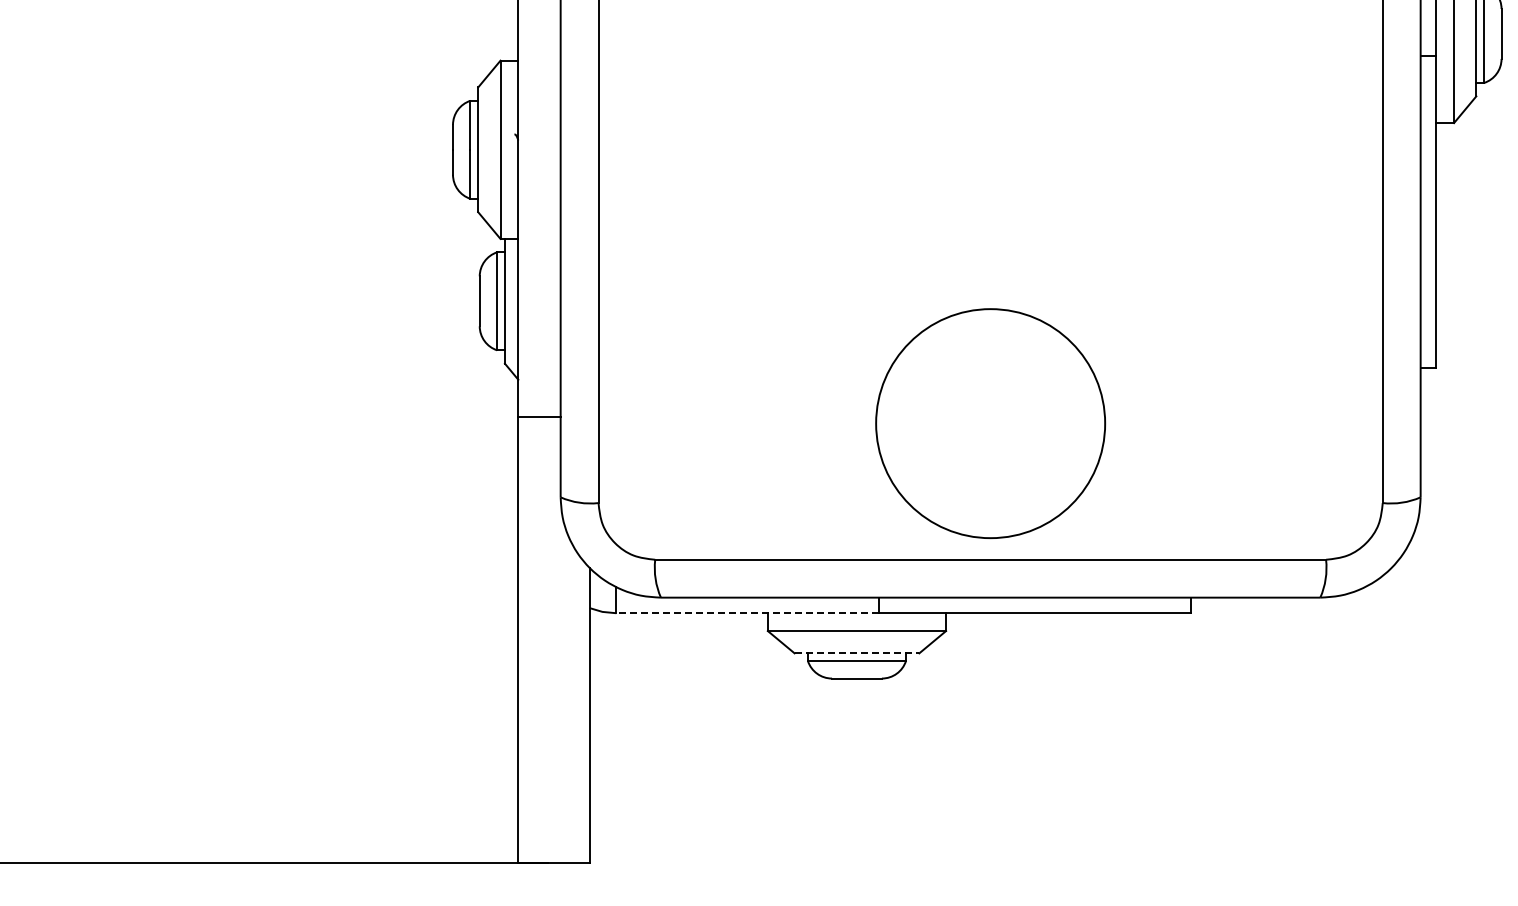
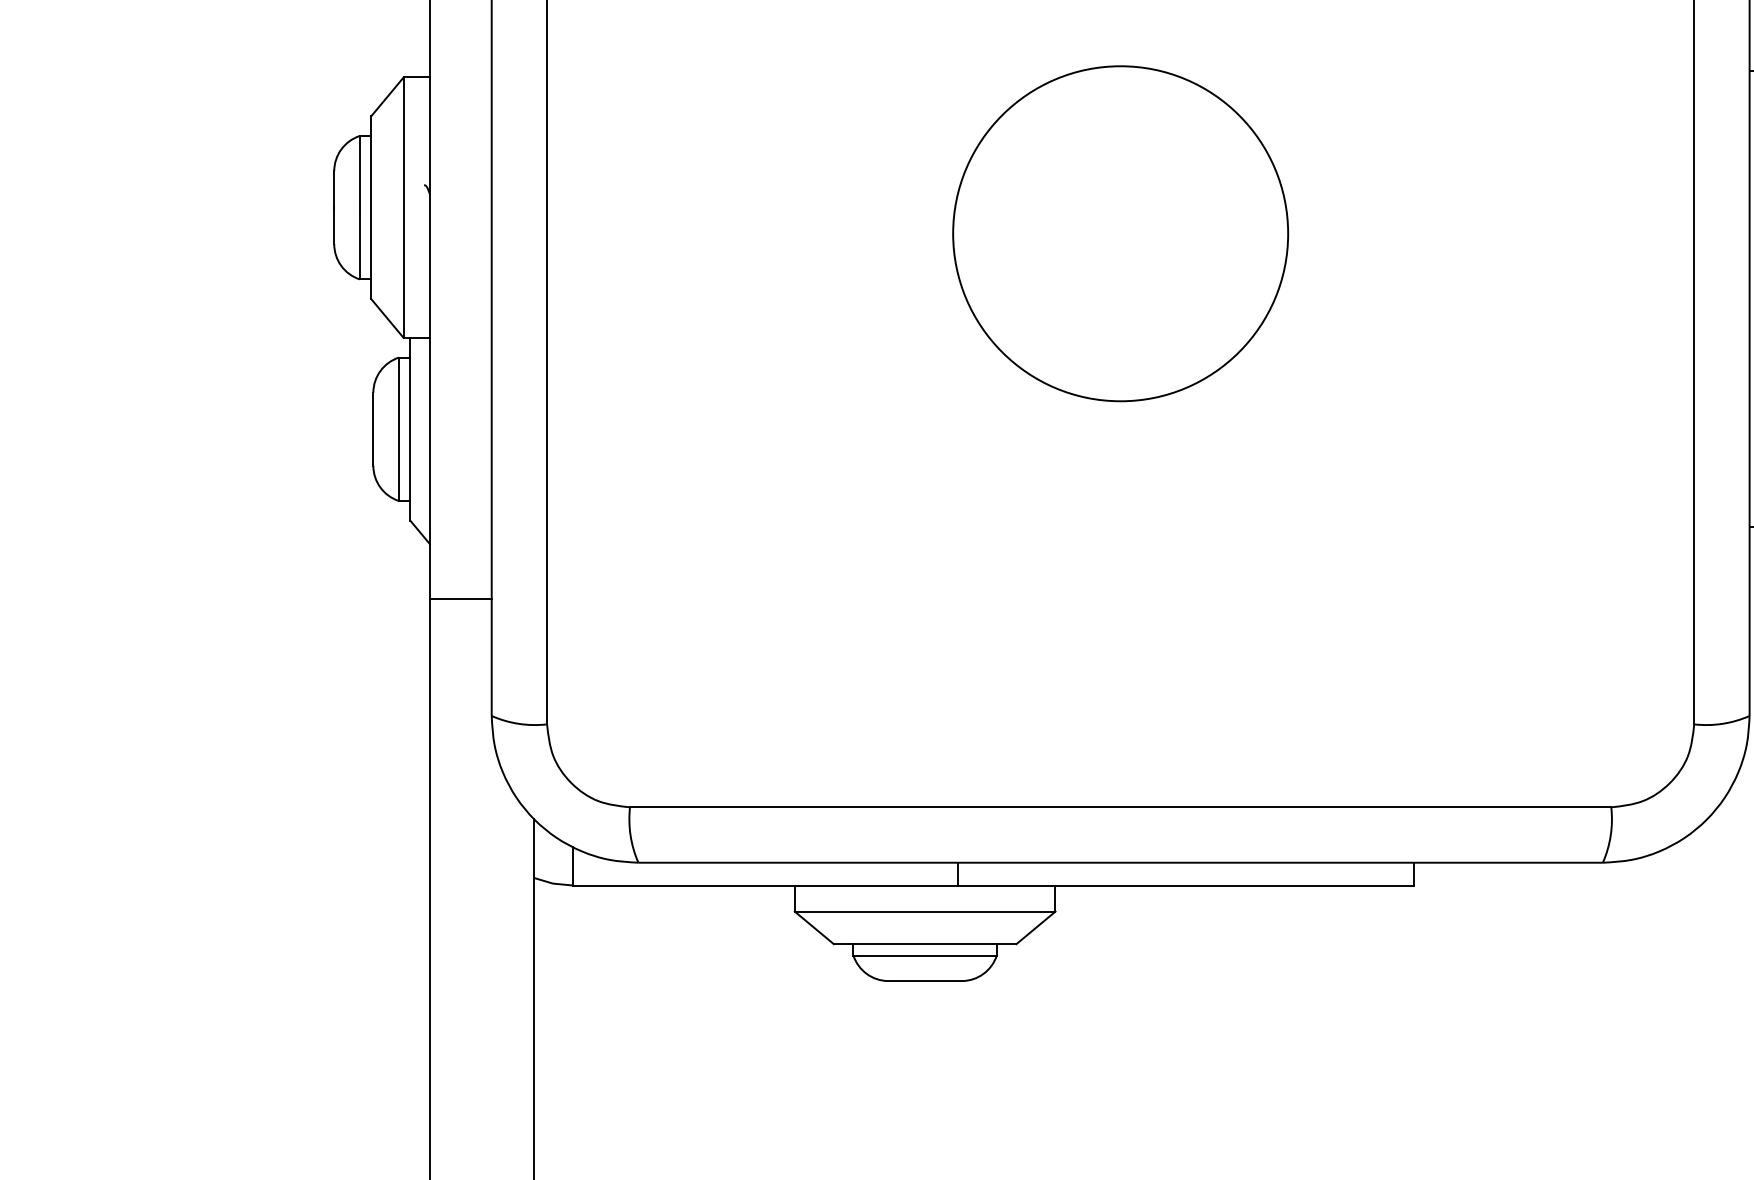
circle: (990, 423) -> (1120, 233), moved
line: (747, 613) -> (765, 885), dashed -> solid
line: (857, 653) -> (925, 944), dashed -> solid

